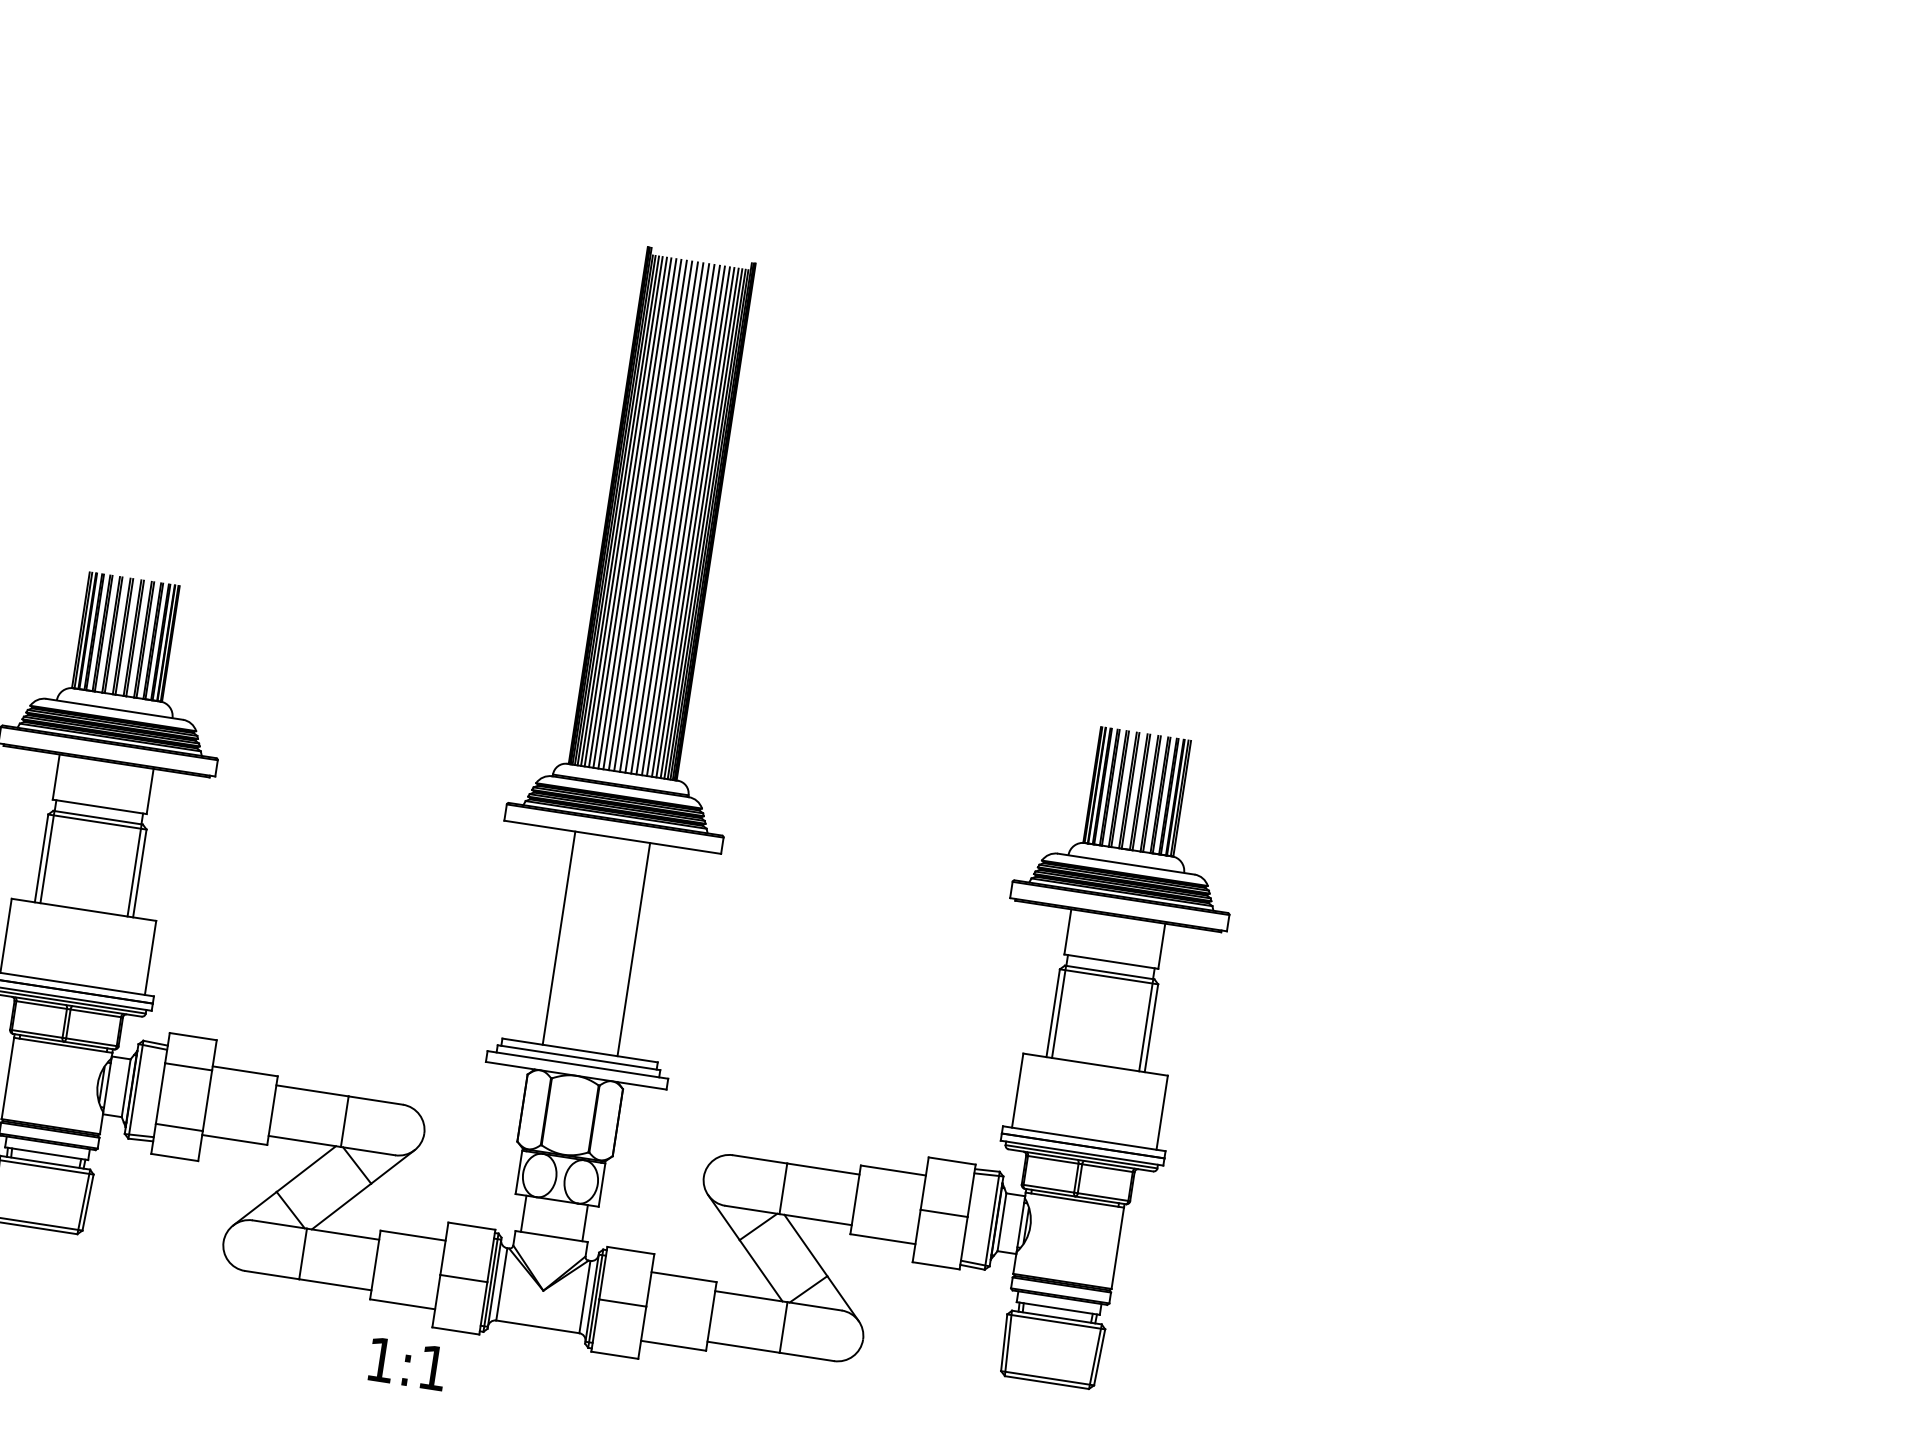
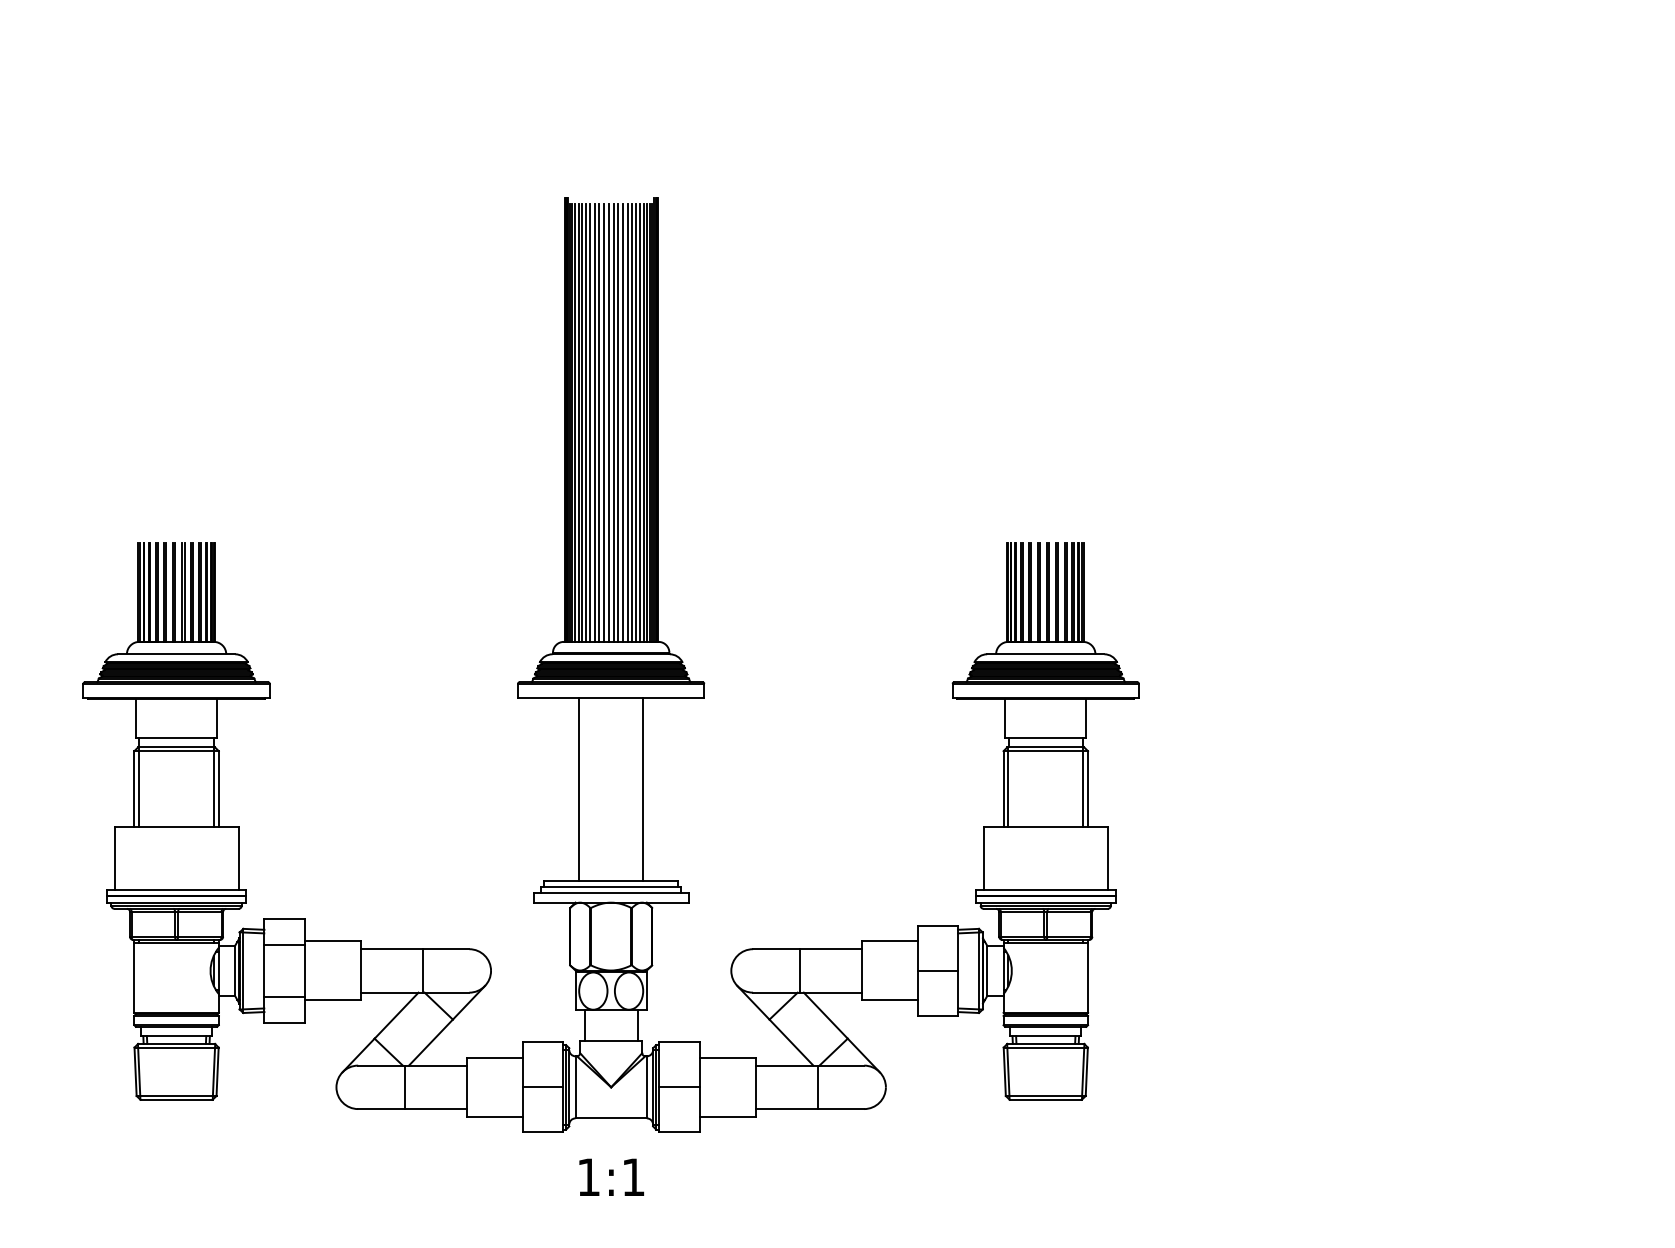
text: (407, 1363) -> (611, 1176), moved

